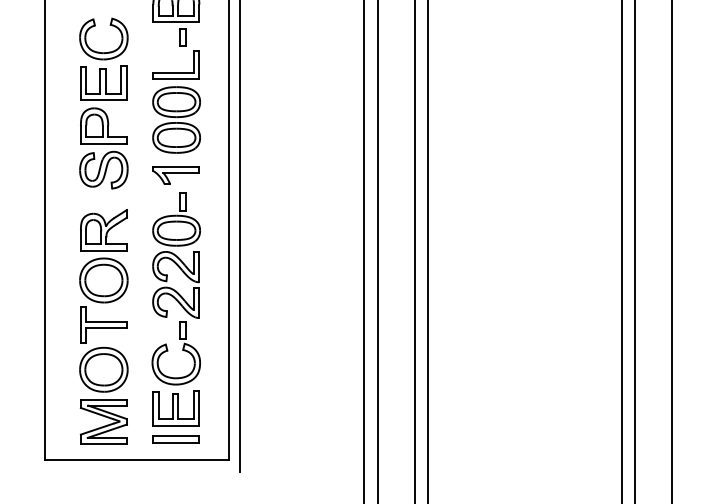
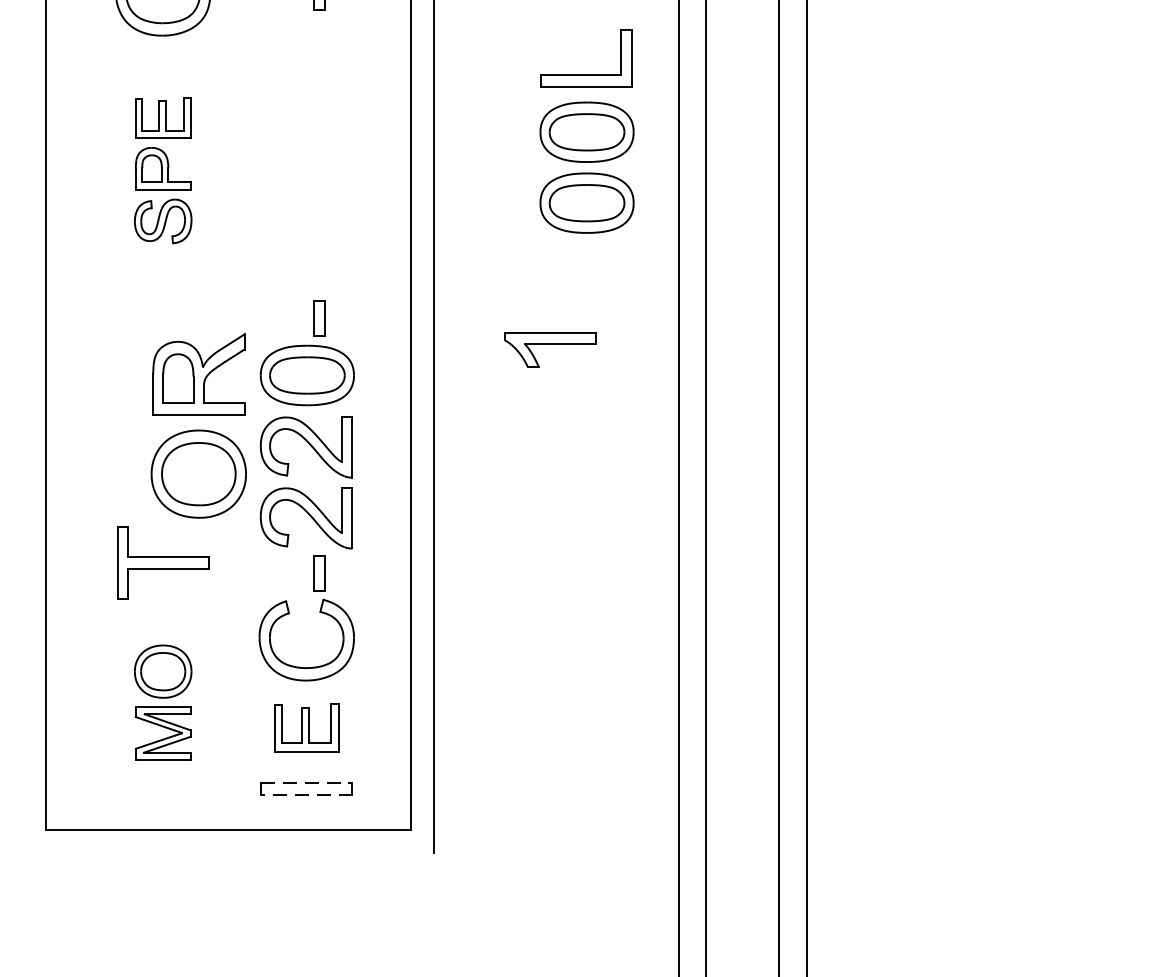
part: (176, 101) -> (586, 130), moved
part: (103, 127) -> (162, 170), size x0.6
part: (175, 175) -> (549, 349), moved
part: (103, 256) -> (198, 426), moved
part: (103, 395) -> (162, 702), size x0.6
part: (175, 408) -> (305, 728), size x0.7
line: (176, 436) -> (307, 783), solid -> dashed
line: (175, 442) -> (305, 795), solid -> dashed

